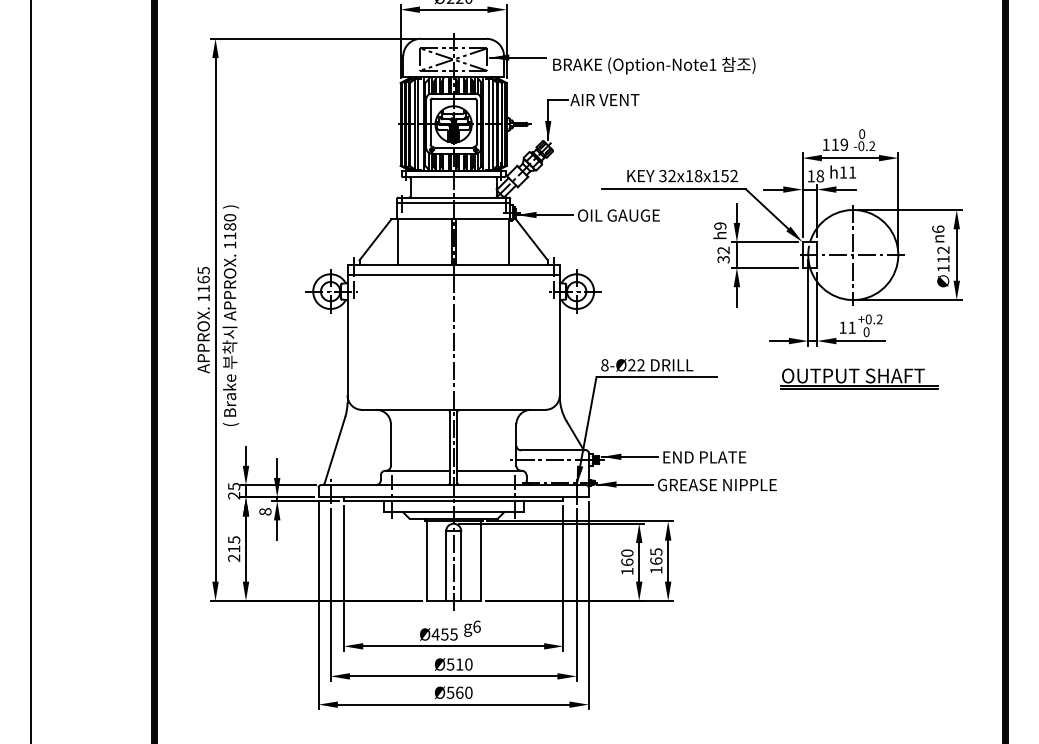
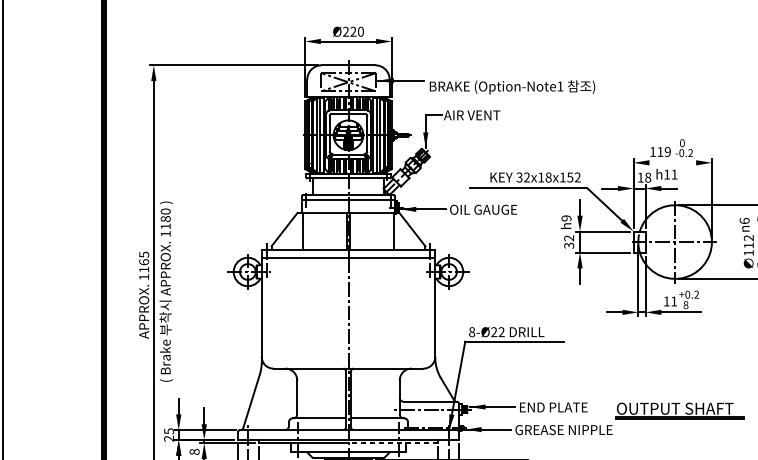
line: (850, 158) -> (672, 163), removed
text: (866, 332) -> (685, 305), 0 -> 8
part: (859, 378) -> (680, 410), moved
line: (508, 501) -> (393, 443), solid -> dashed

